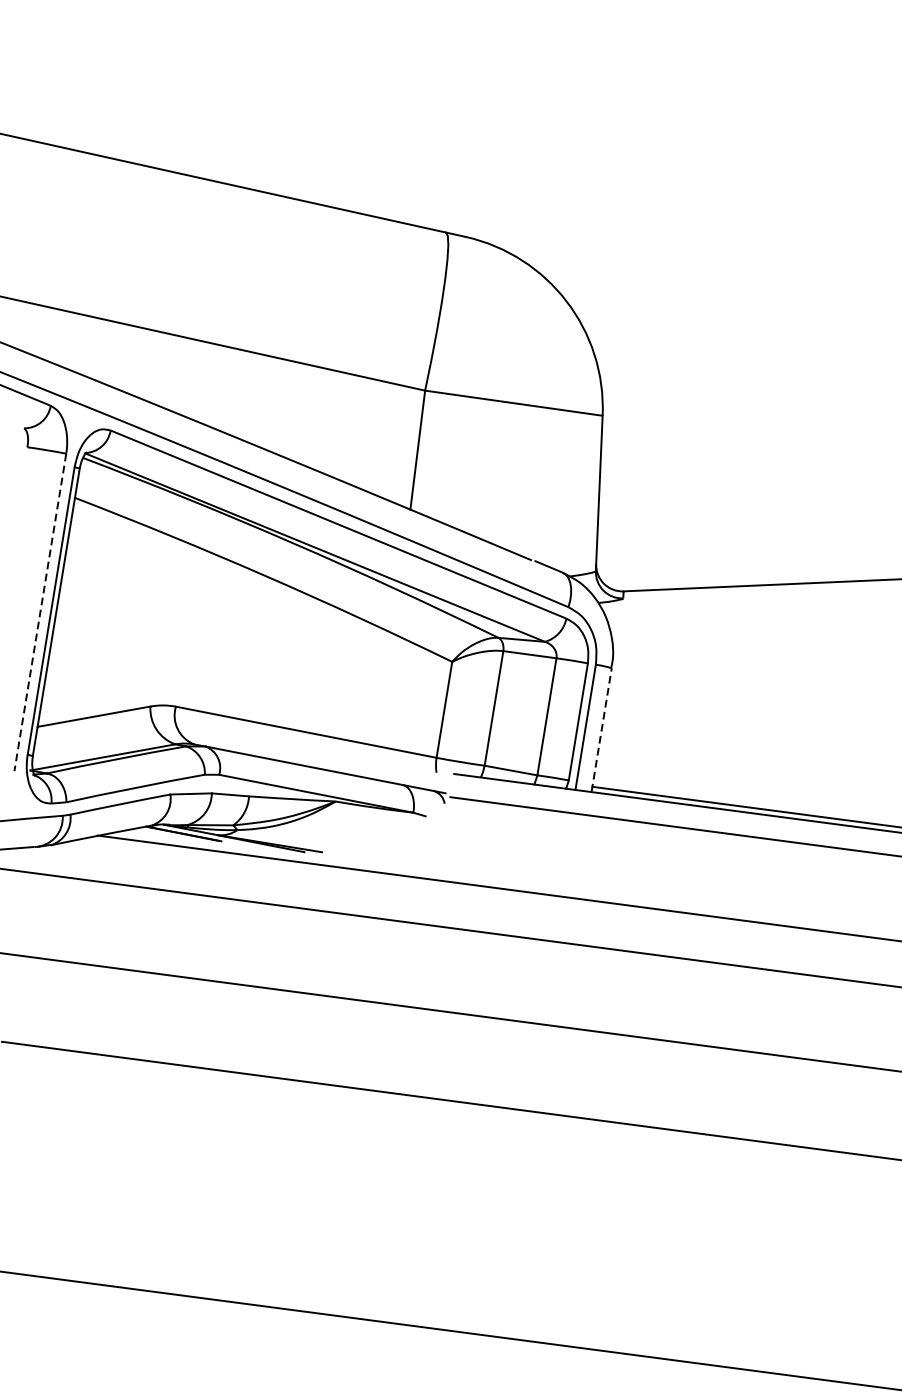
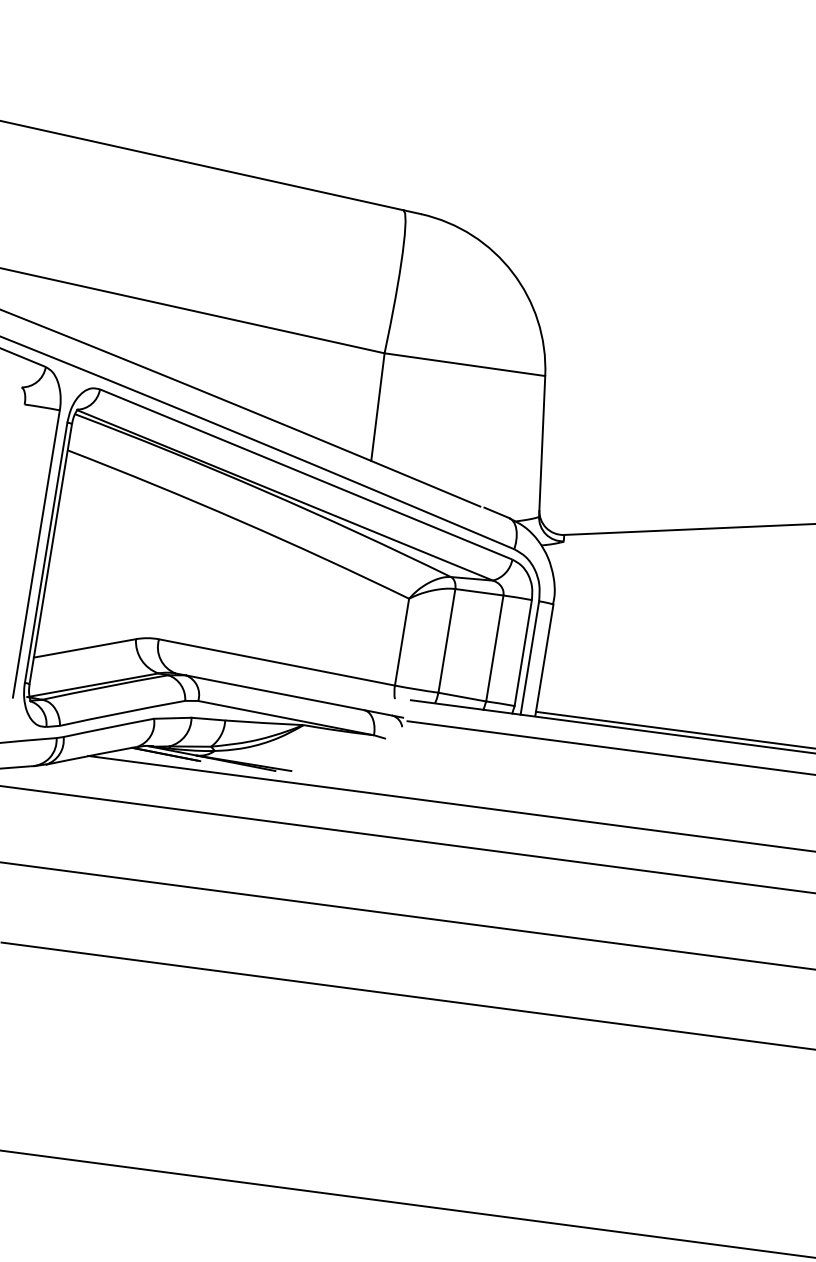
line: (40, 612) -> (36, 554), dashed -> solid
line: (601, 728) -> (544, 659), dashed -> solid

